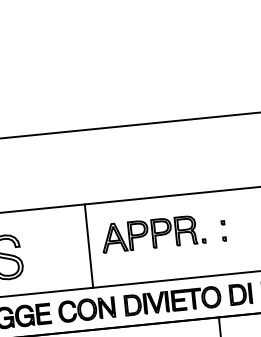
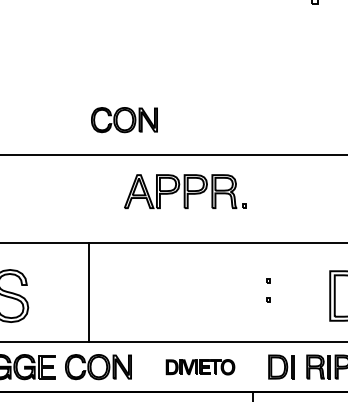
part: (88, 100) -> (124, 120), added
part: (153, 233) -> (185, 191), moved
line: (89, 246) -> (89, 292), moved
part: (172, 301) -> (200, 367), size x0.6

